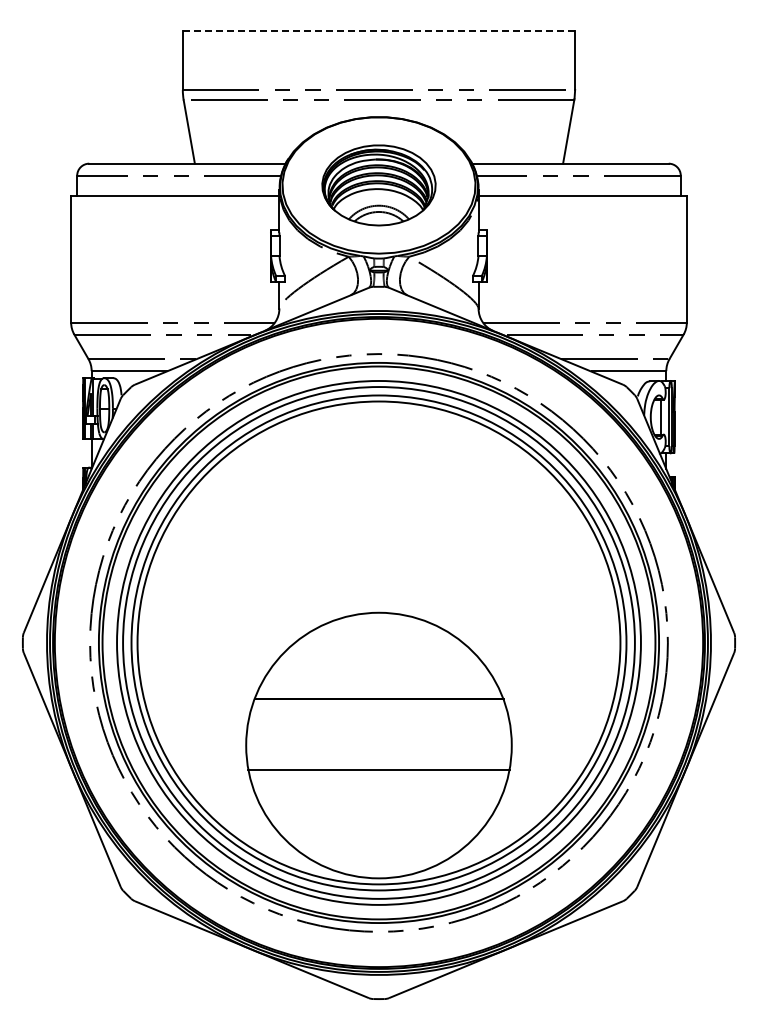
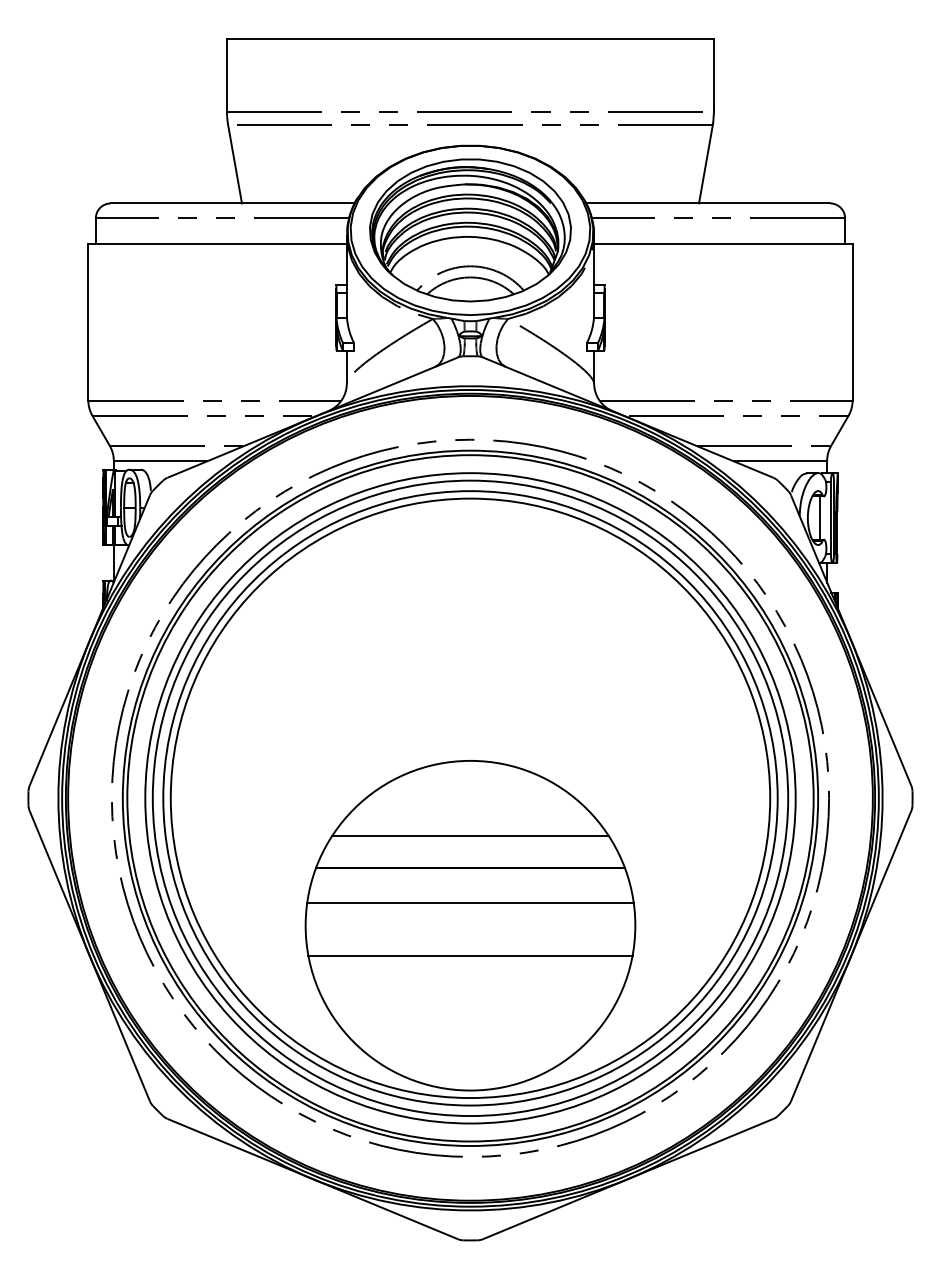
line: (379, 30) -> (471, 38), dashed -> solid
part: (378, 185) -> (469, 230), size x1.43
line: (378, 673) -> (469, 836), added
line: (378, 727) -> (469, 903), added

